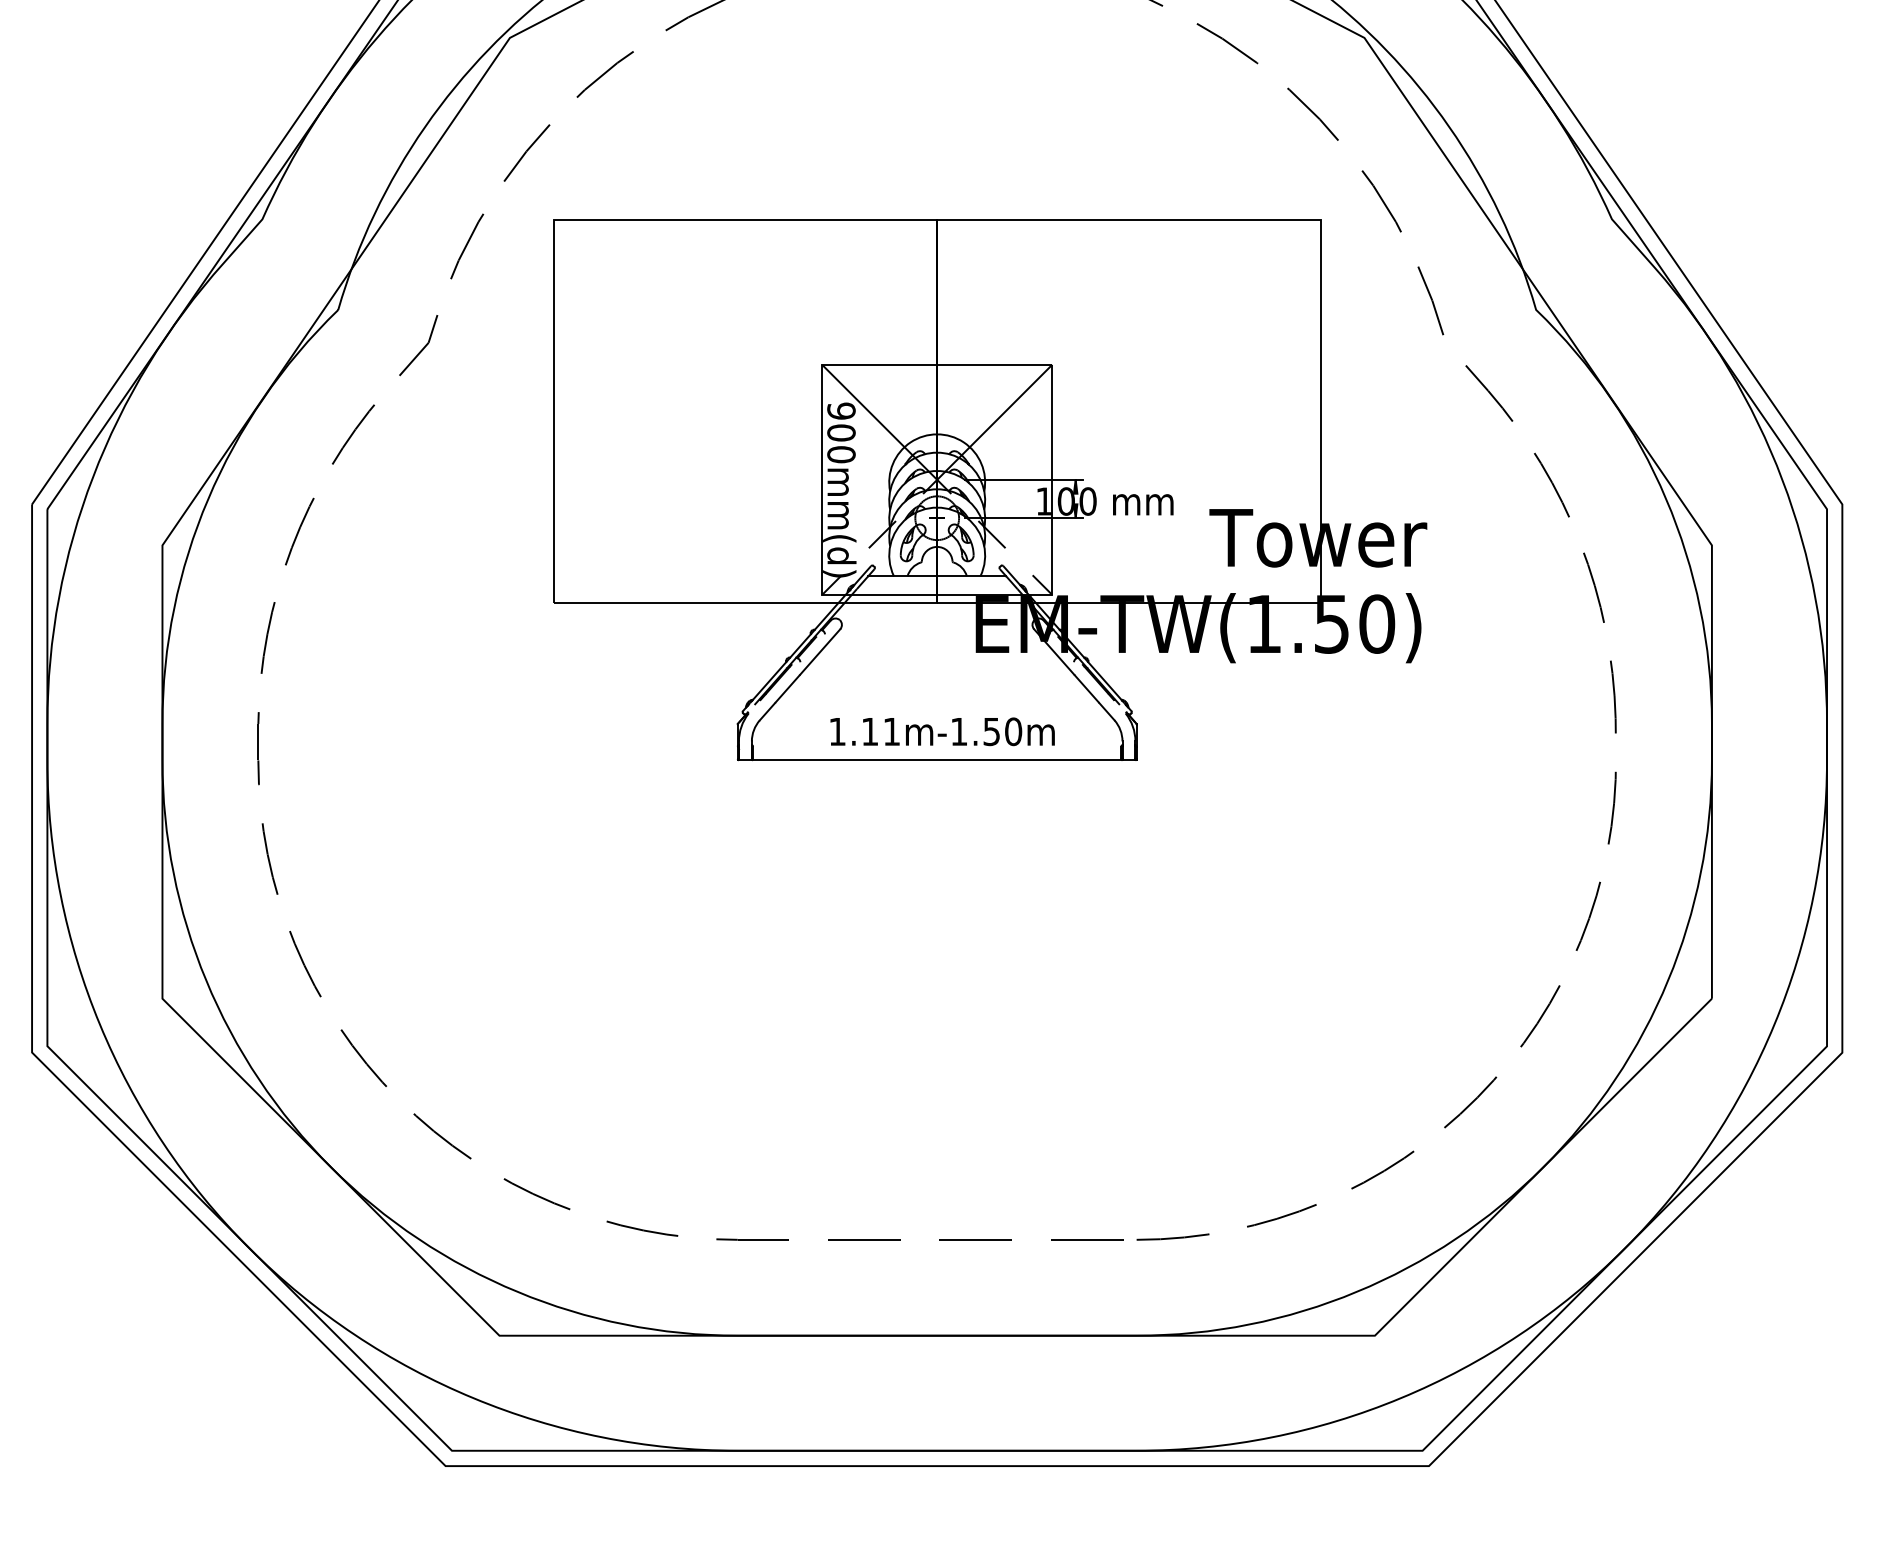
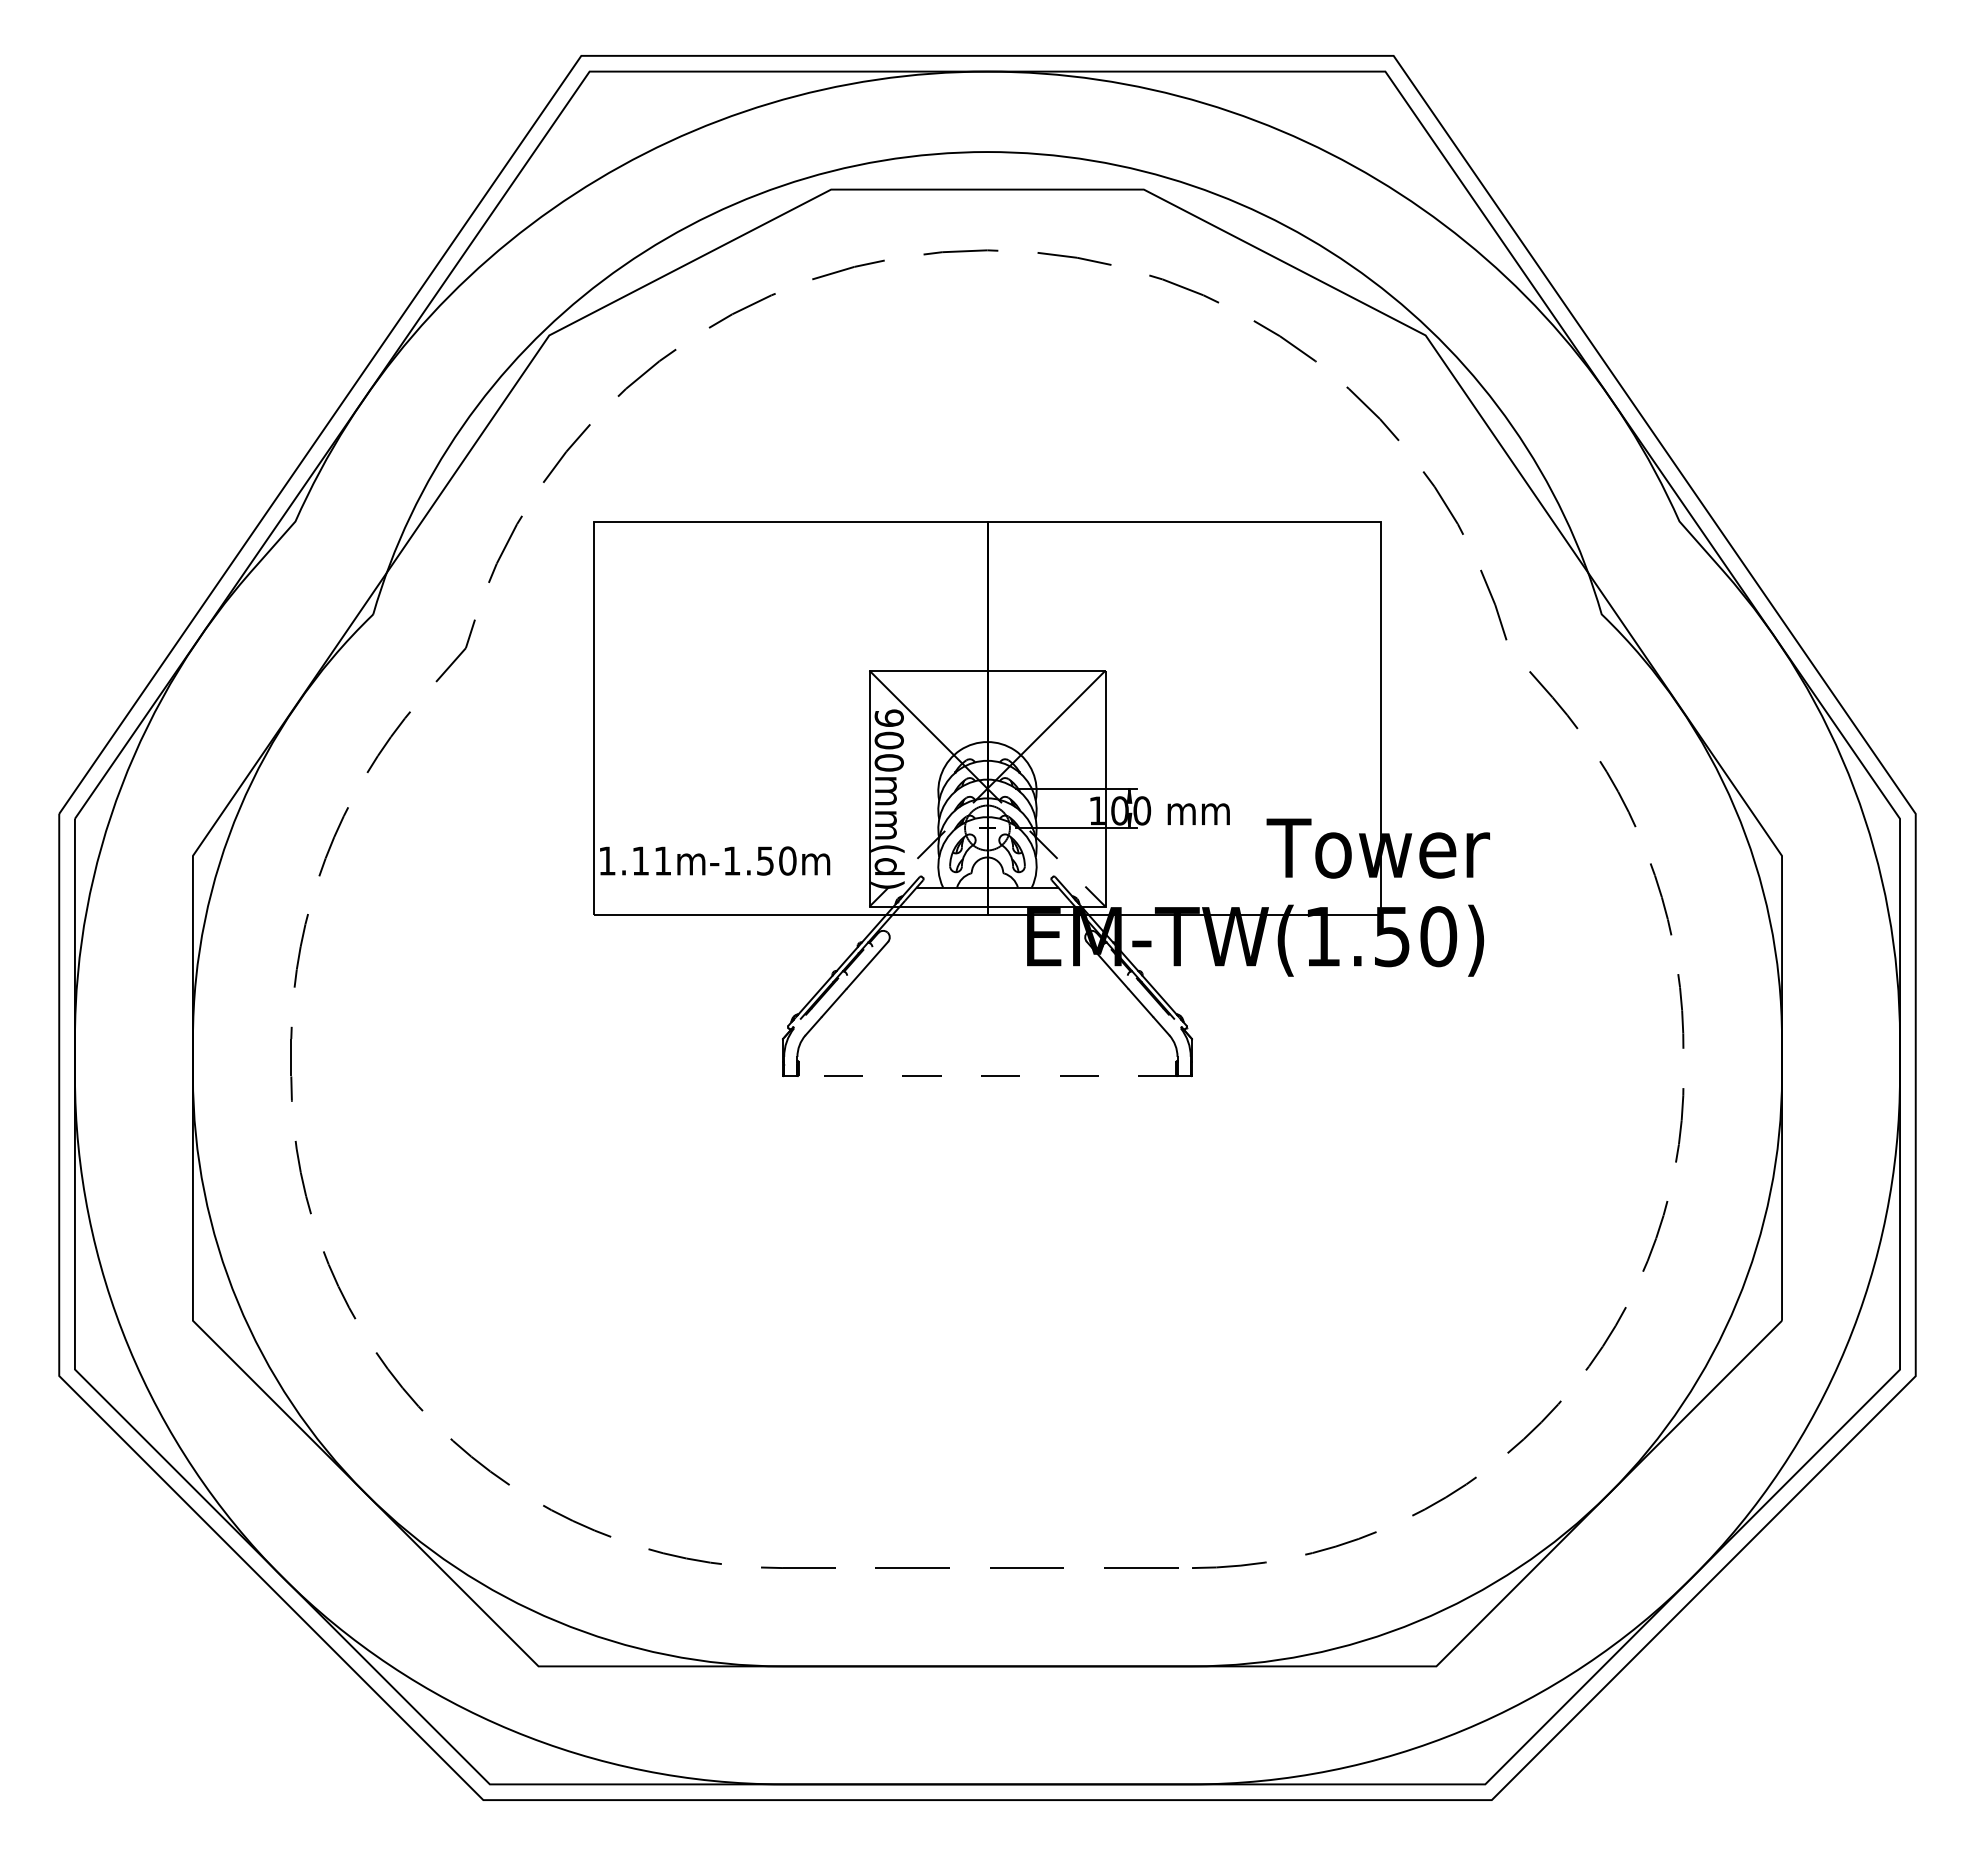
text: (943, 731) -> (715, 860), moved
line: (937, 760) -> (987, 1076), solid -> dashed

